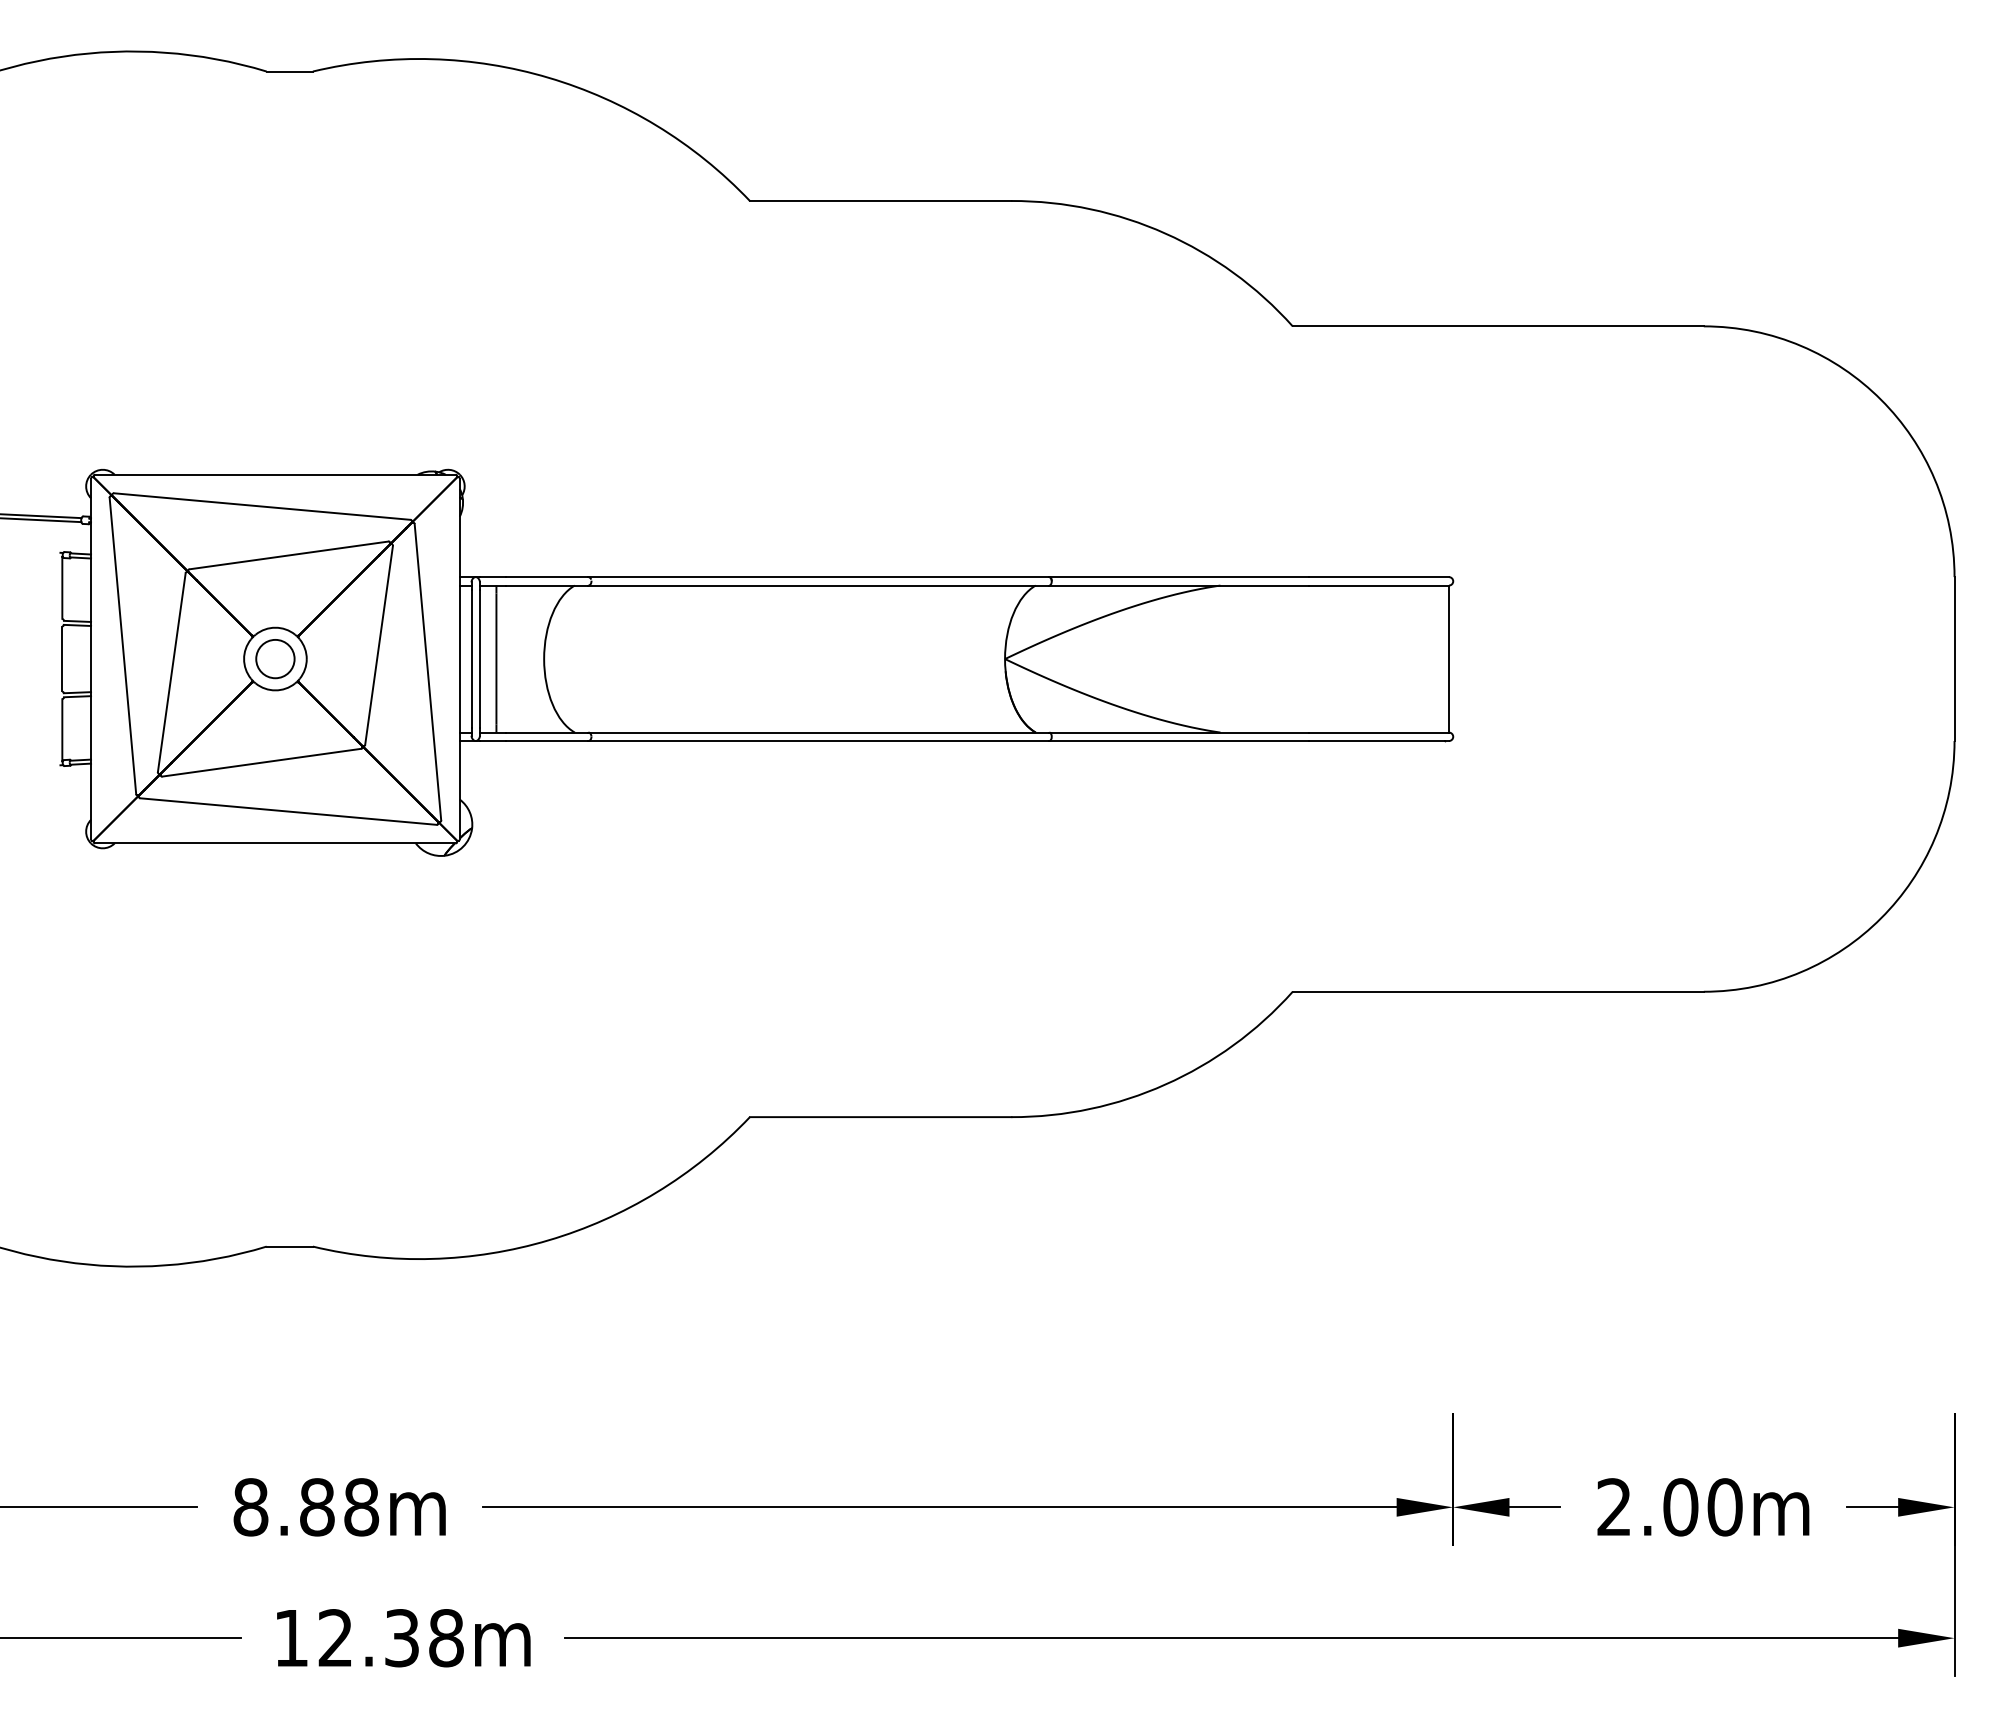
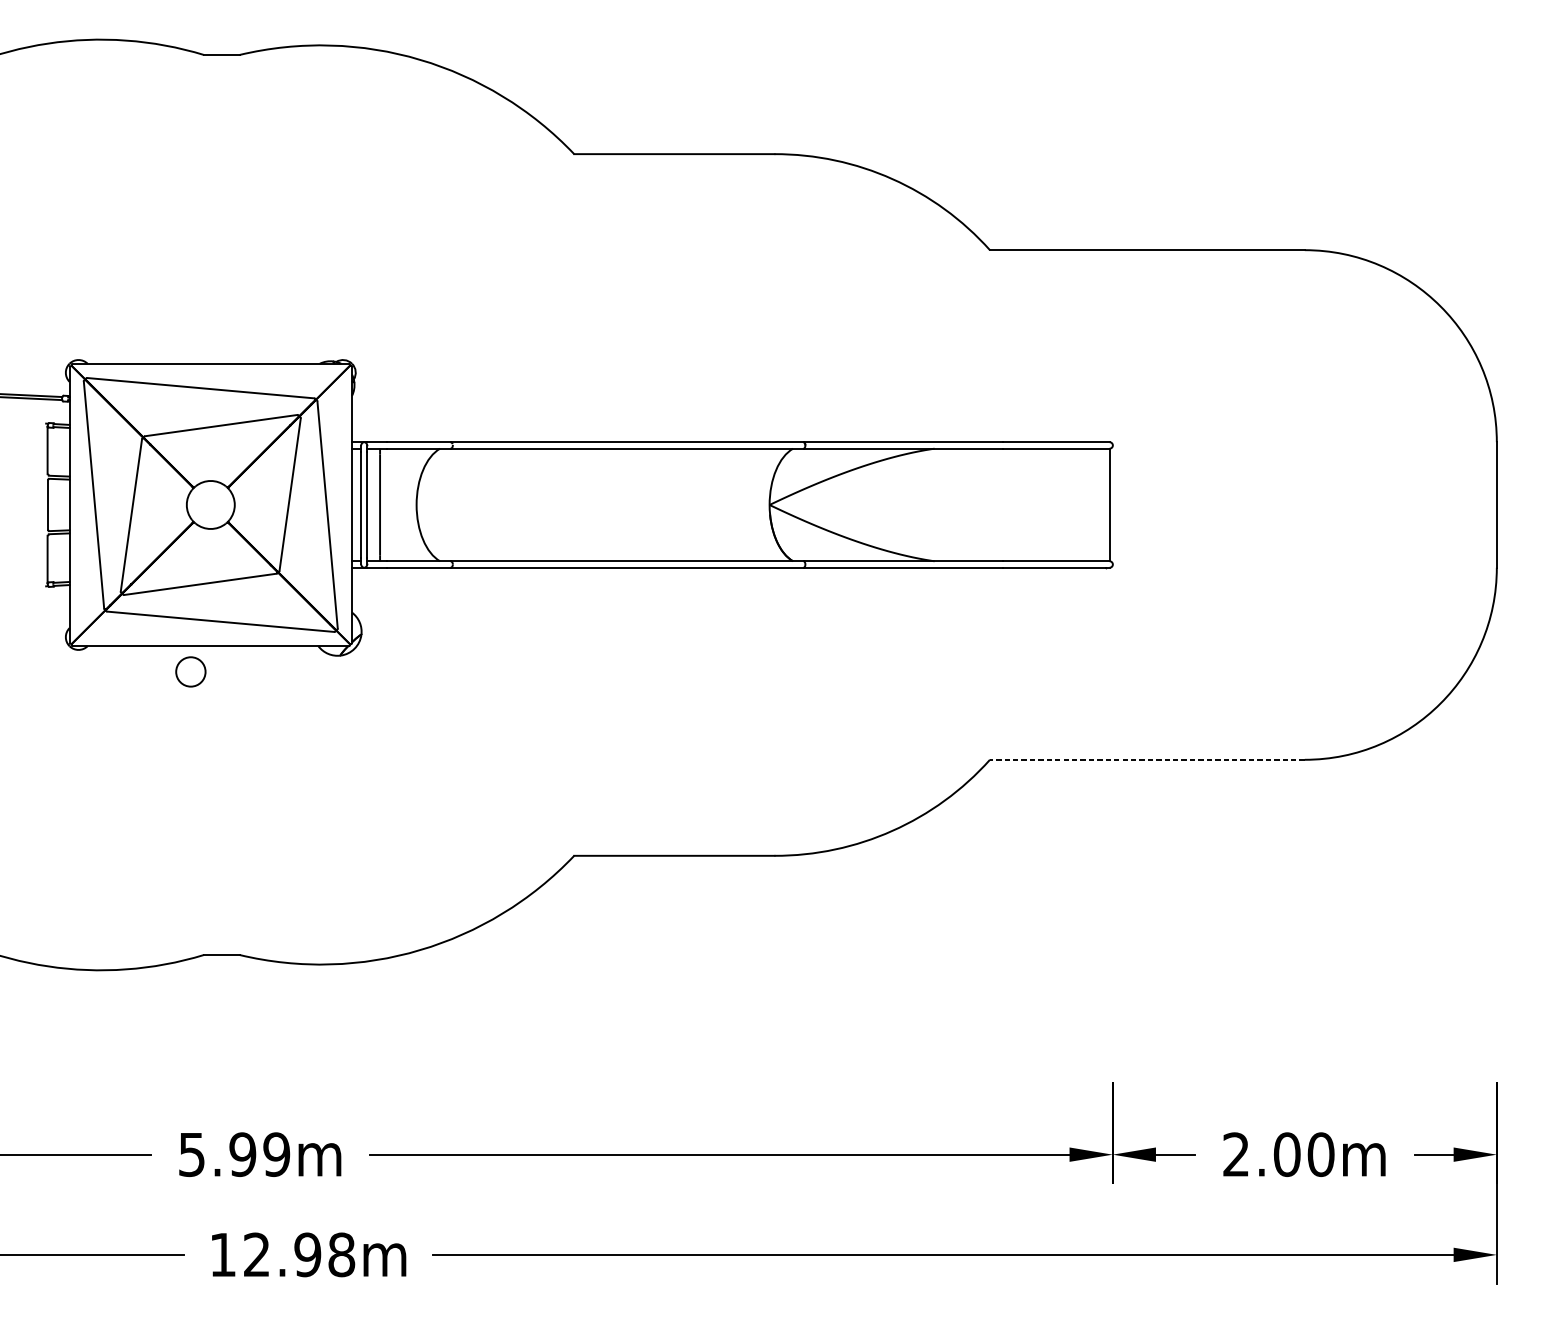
circle: (275, 659) -> (190, 672), moved
line: (1498, 991) -> (1147, 759), solid -> dashed
text: (306, 1507) -> (234, 1154), 8.88m -> 5.99m
text: (401, 1638) -> (307, 1255), 12.38m -> 12.98m

